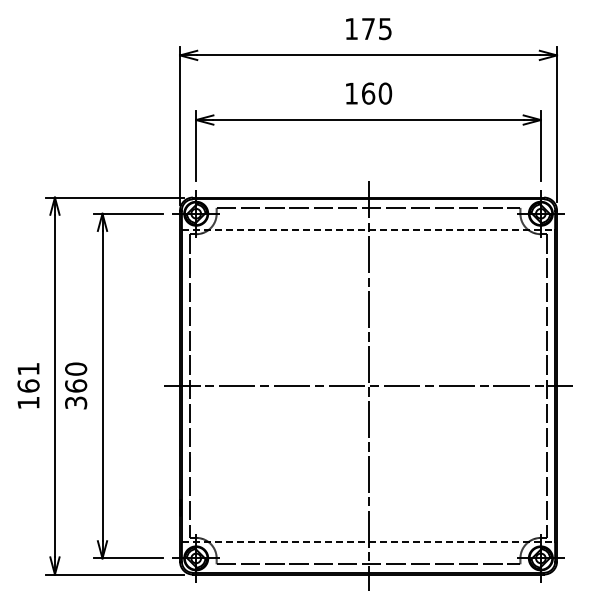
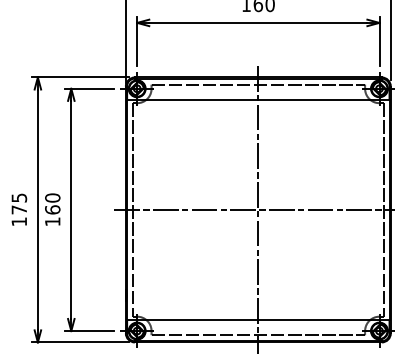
line: (368, 229) -> (258, 99), dashed -> solid
text: (28, 377) -> (19, 203), 161 -> 175
text: (76, 402) -> (53, 221), 360 -> 160
line: (368, 542) -> (258, 319), dashed -> solid

